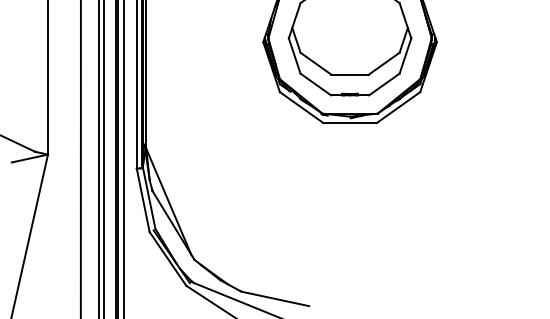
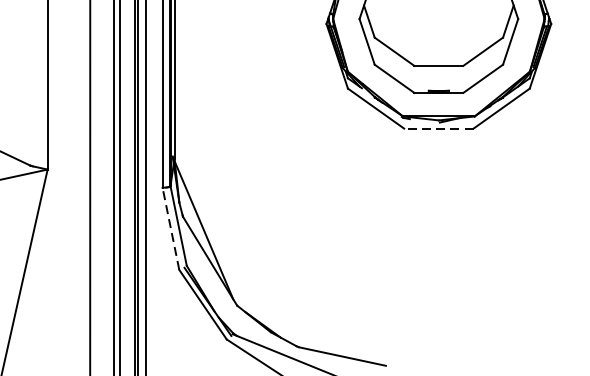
line: (350, 122) -> (439, 127), solid -> dashed
line: (143, 199) -> (171, 227), solid -> dashed

